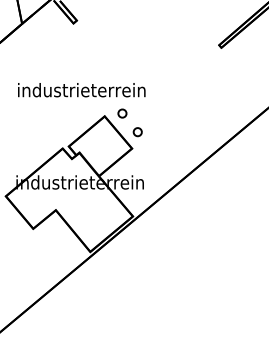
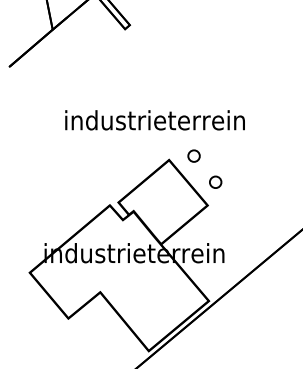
text: (81, 90) -> (154, 120), moved

